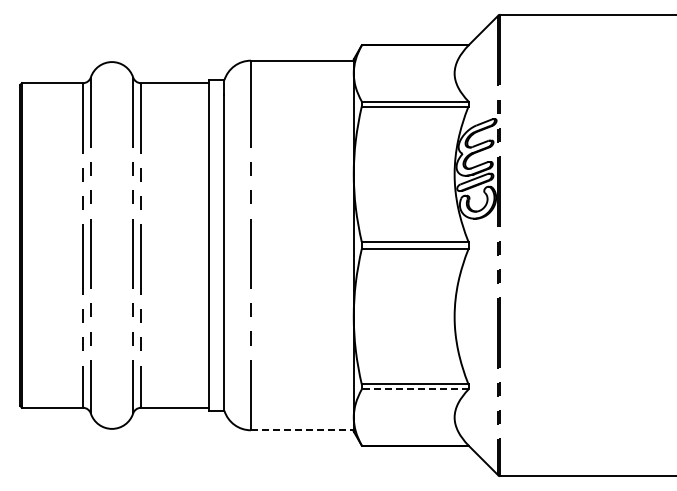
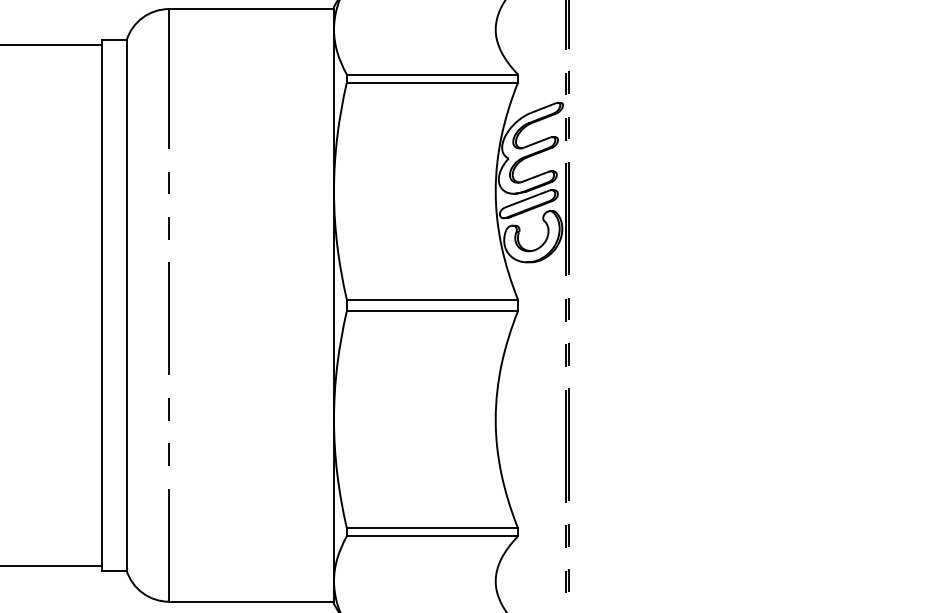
line: (414, 389) -> (431, 536), dashed -> solid
line: (302, 430) -> (251, 602), dashed -> solid

